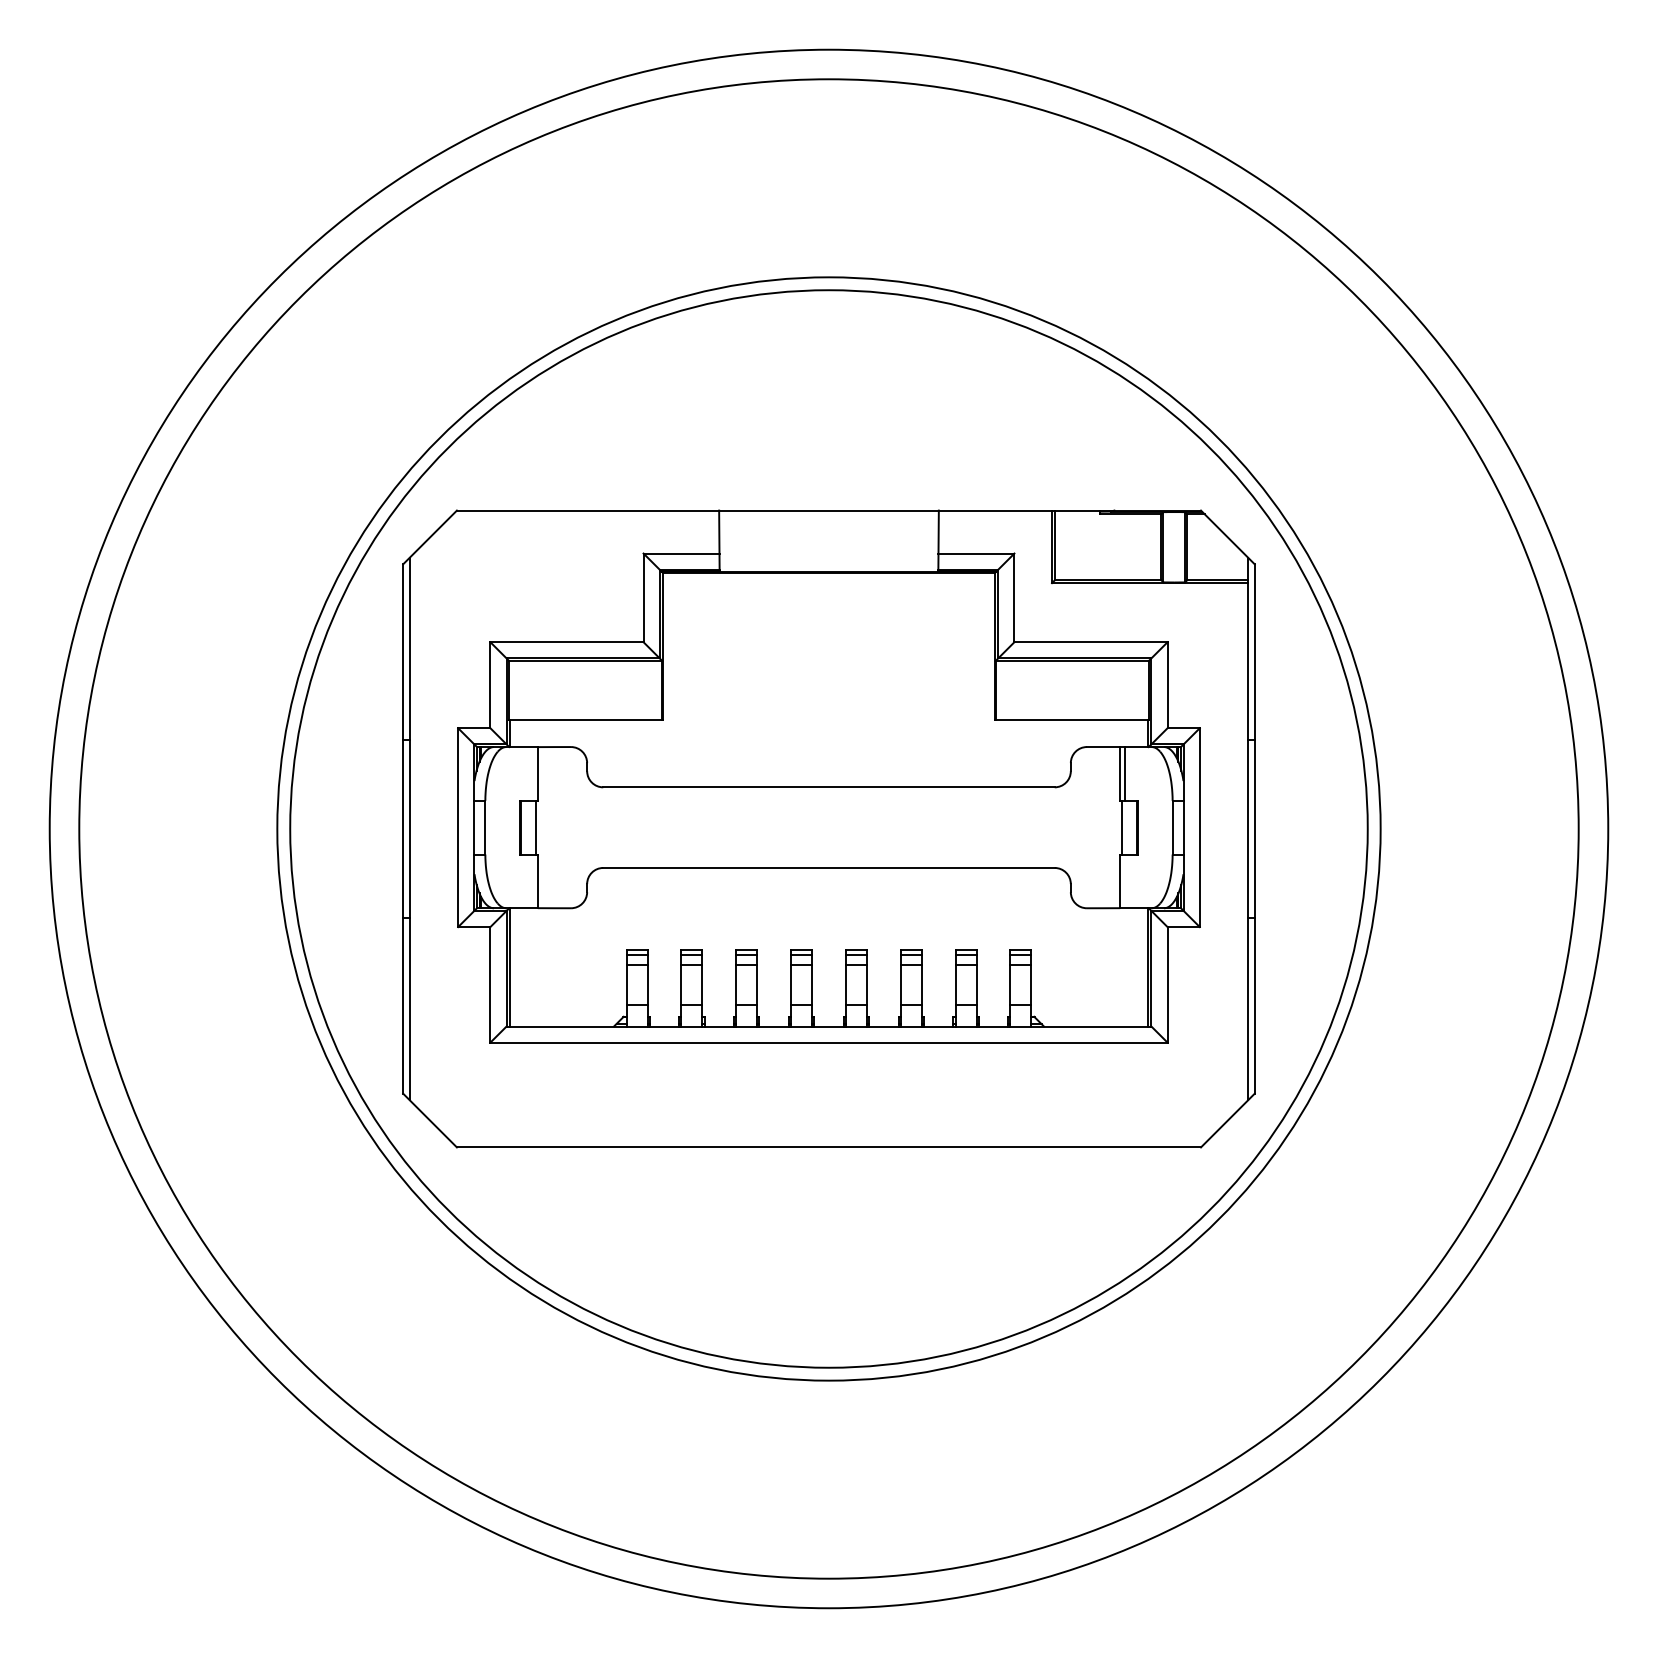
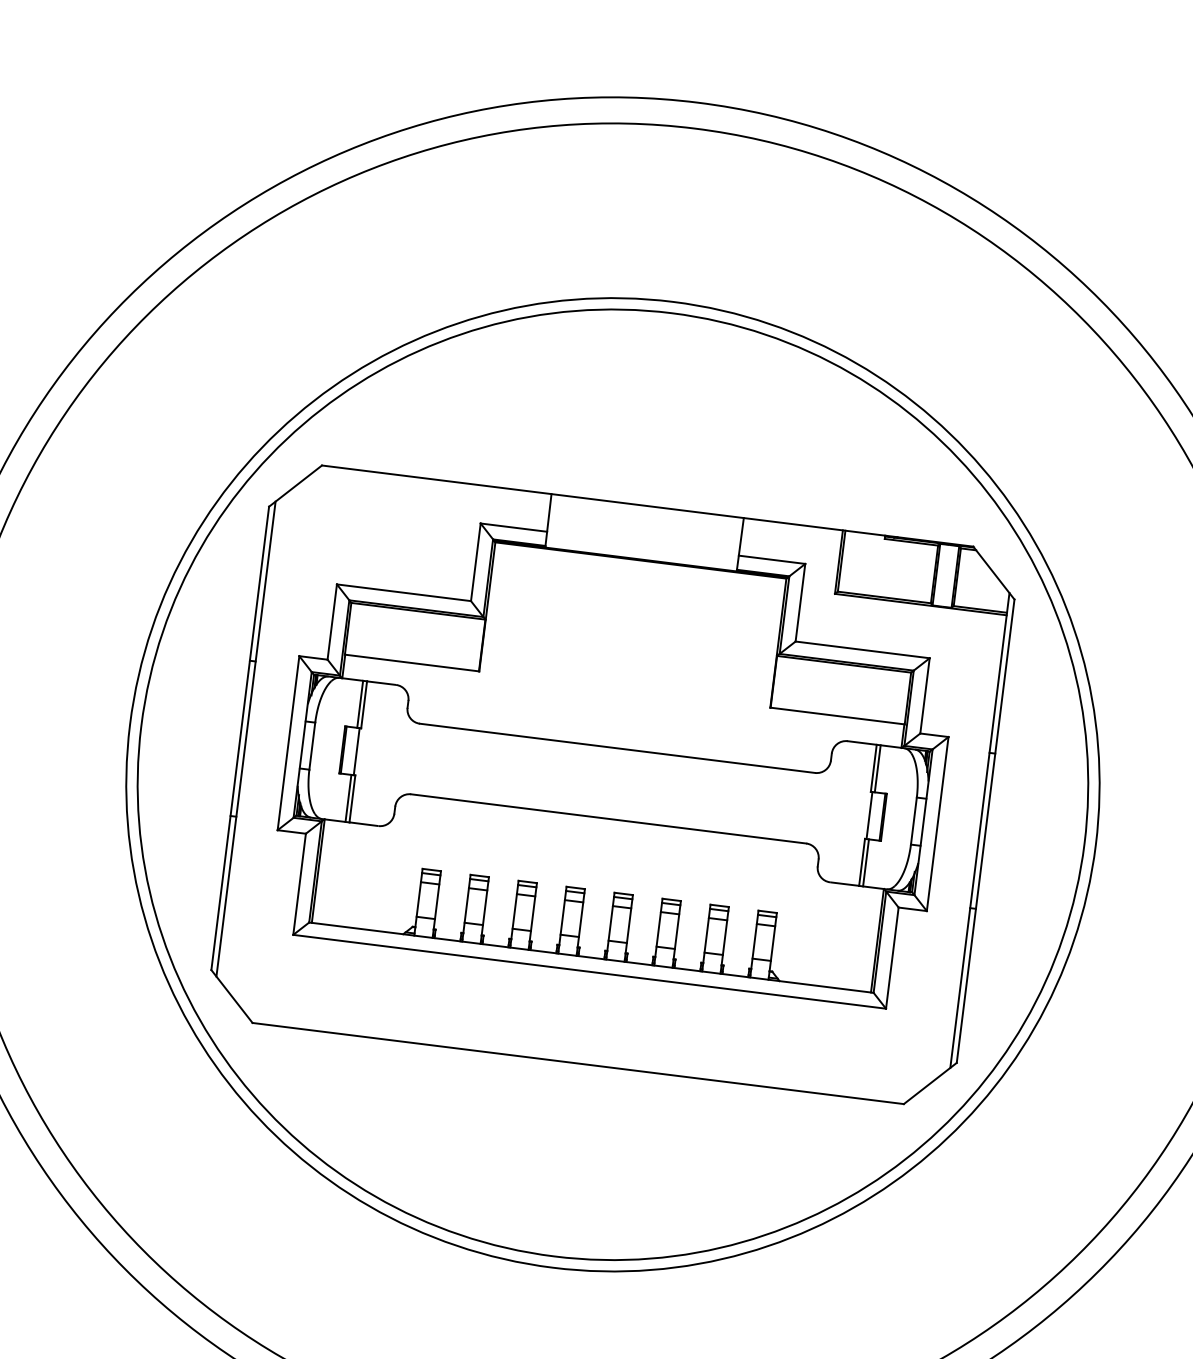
line: (533, 773) -> (360, 704), added
line: (533, 881) -> (348, 798), added
line: (1124, 881) -> (865, 862), added

